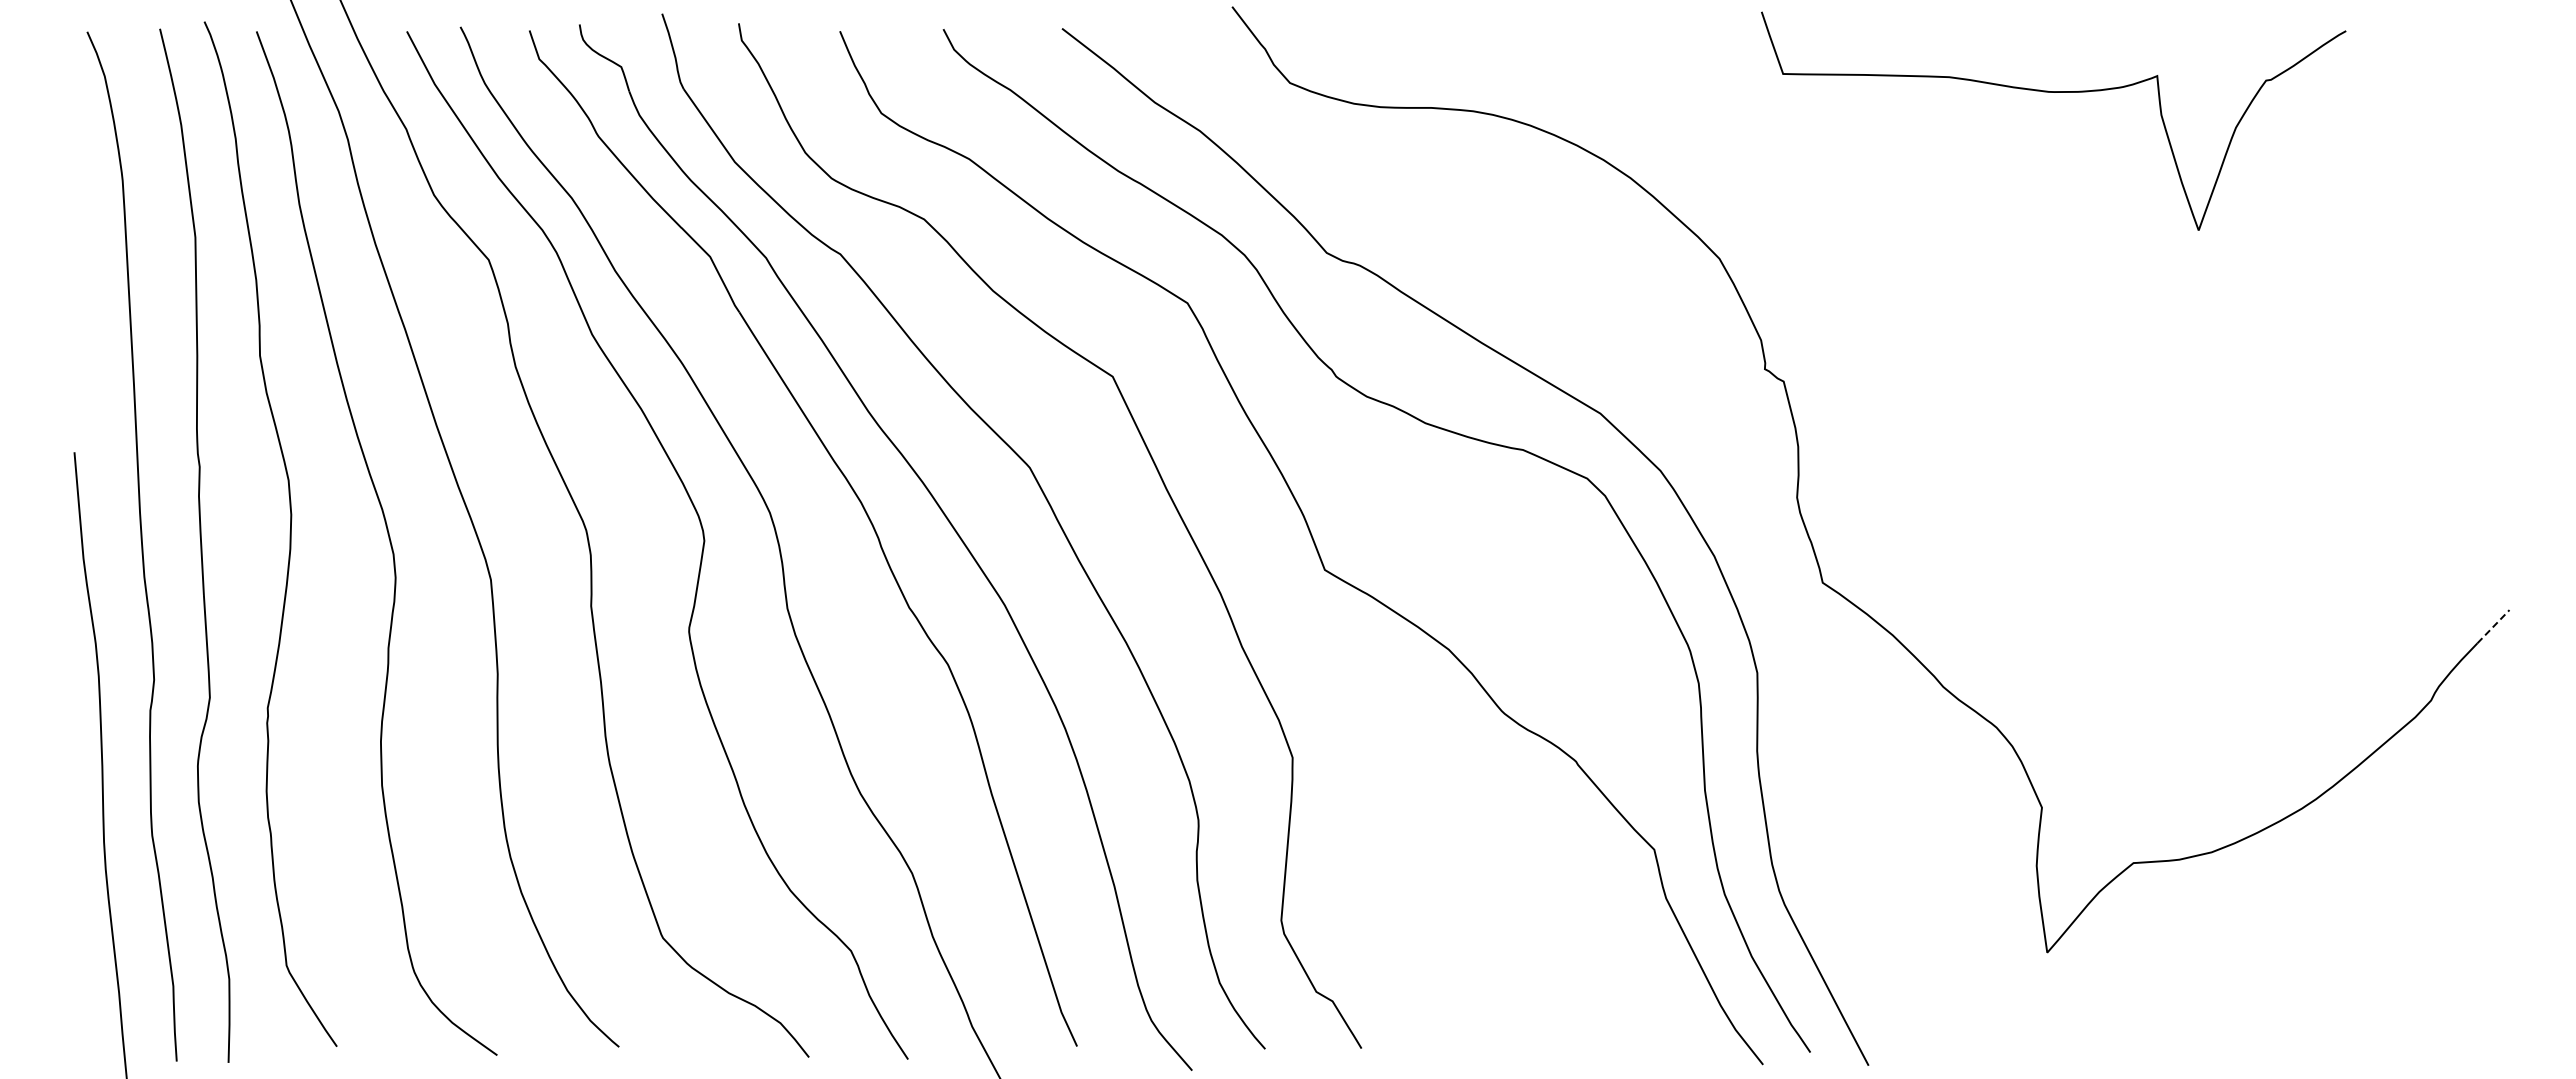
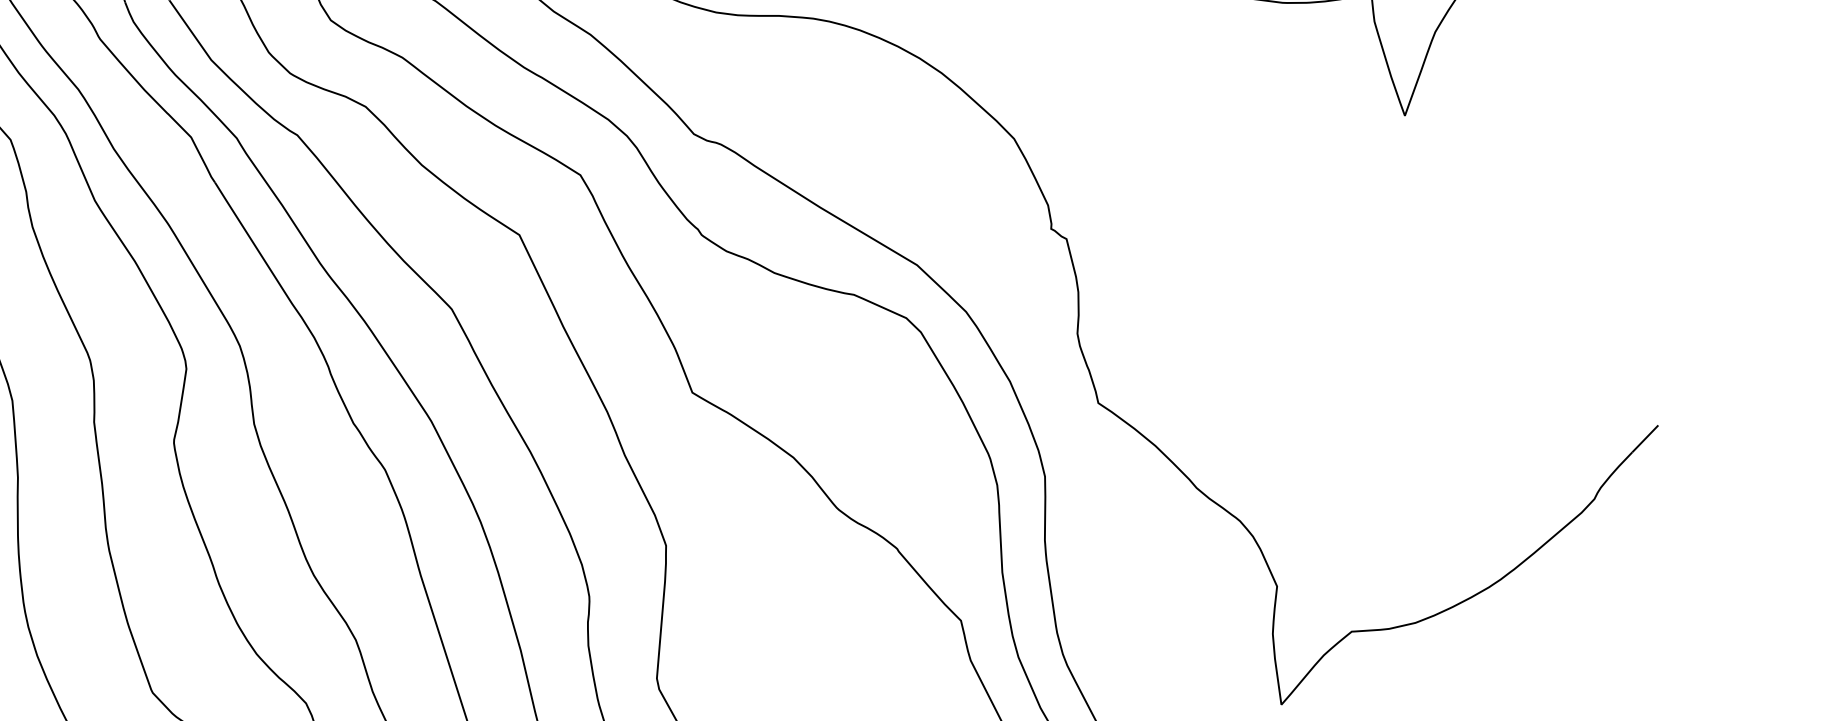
line: (2493, 626) -> (1645, 438), dashed -> solid

